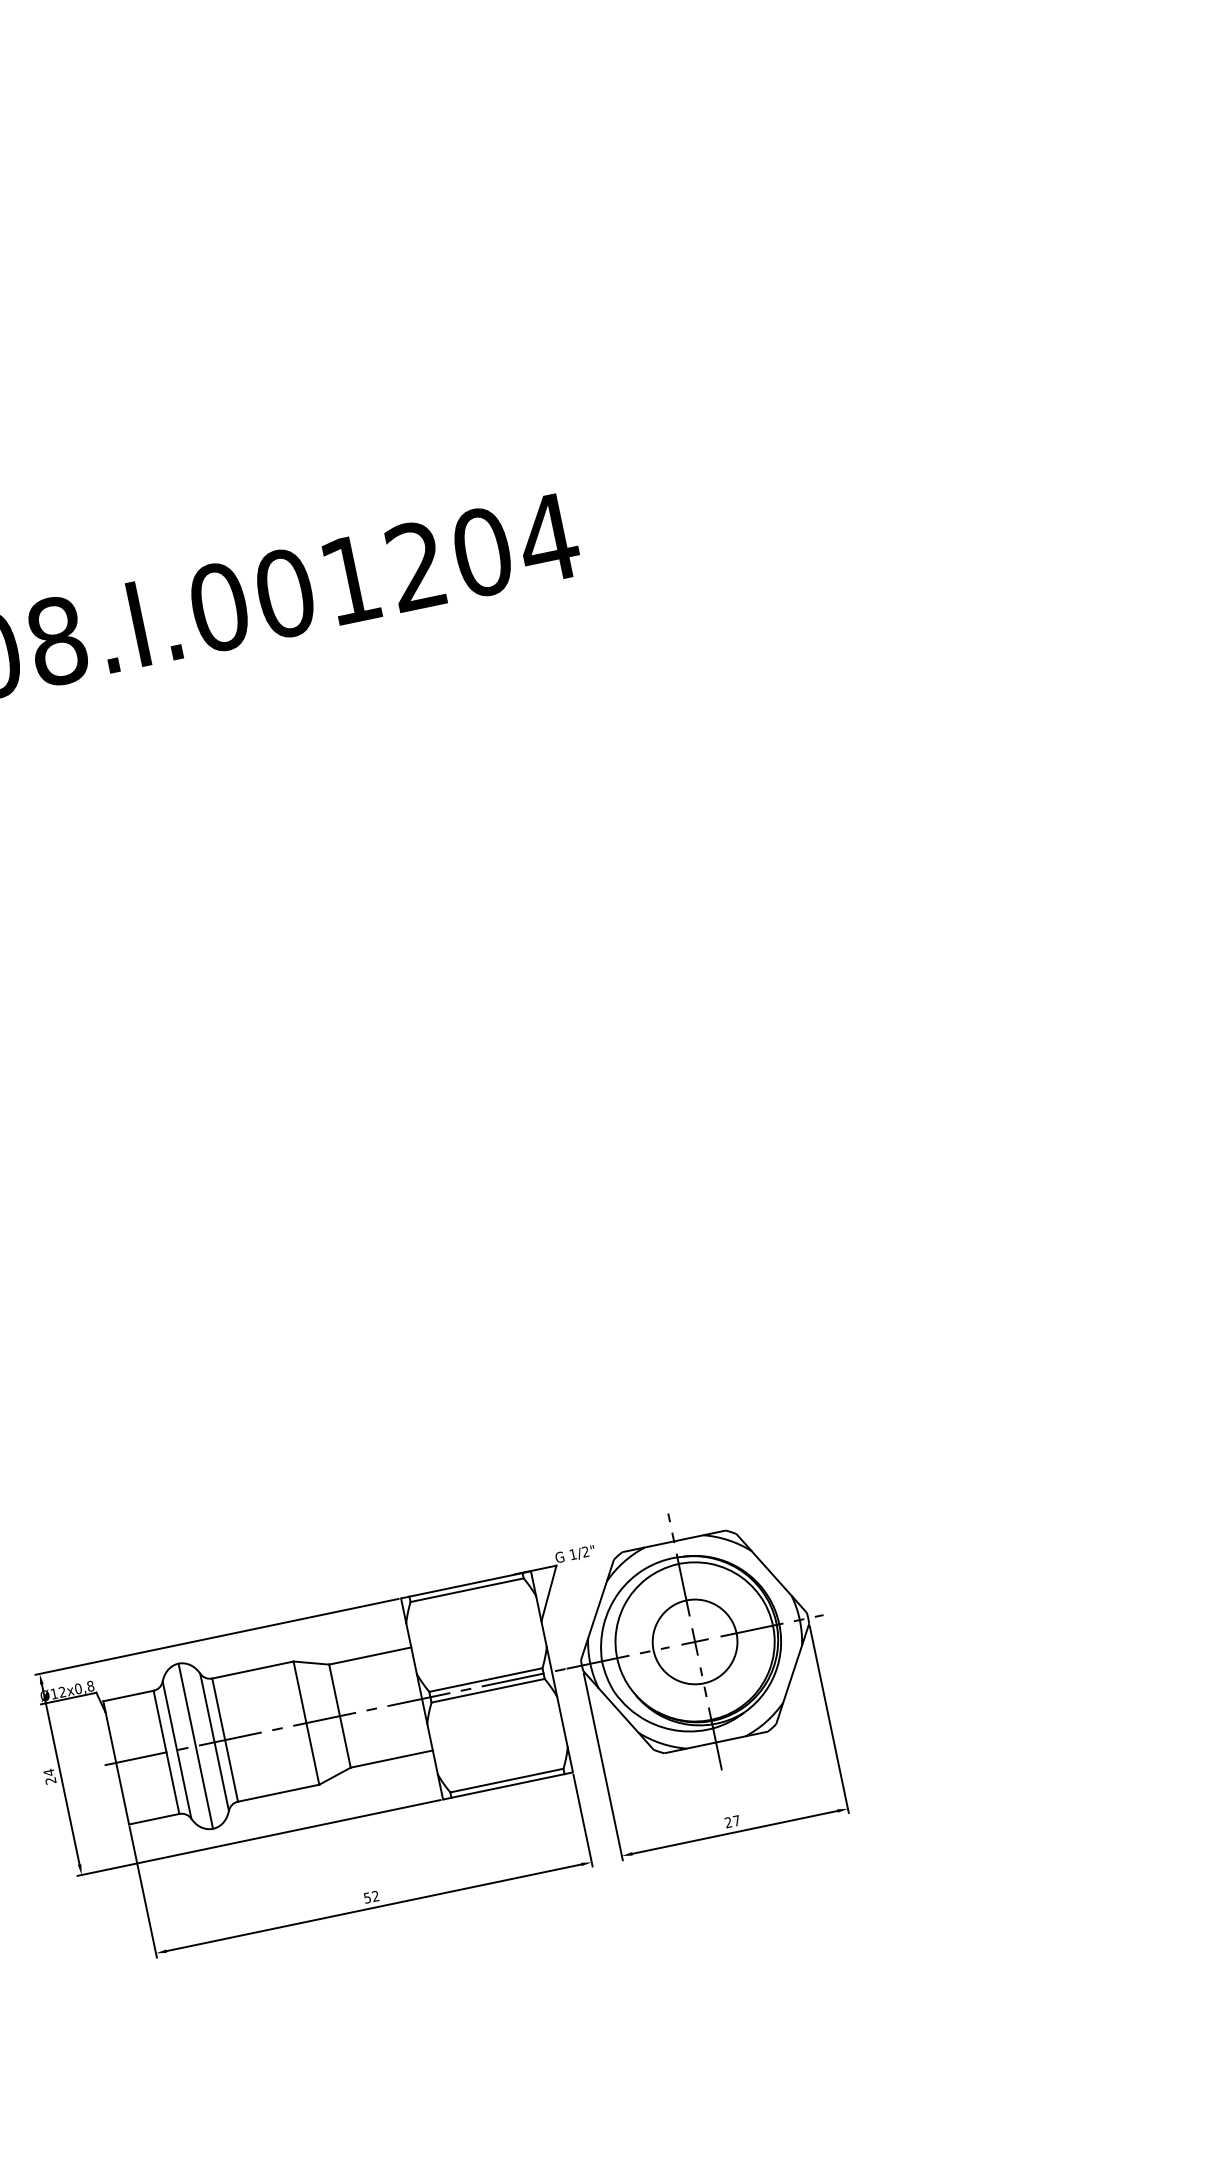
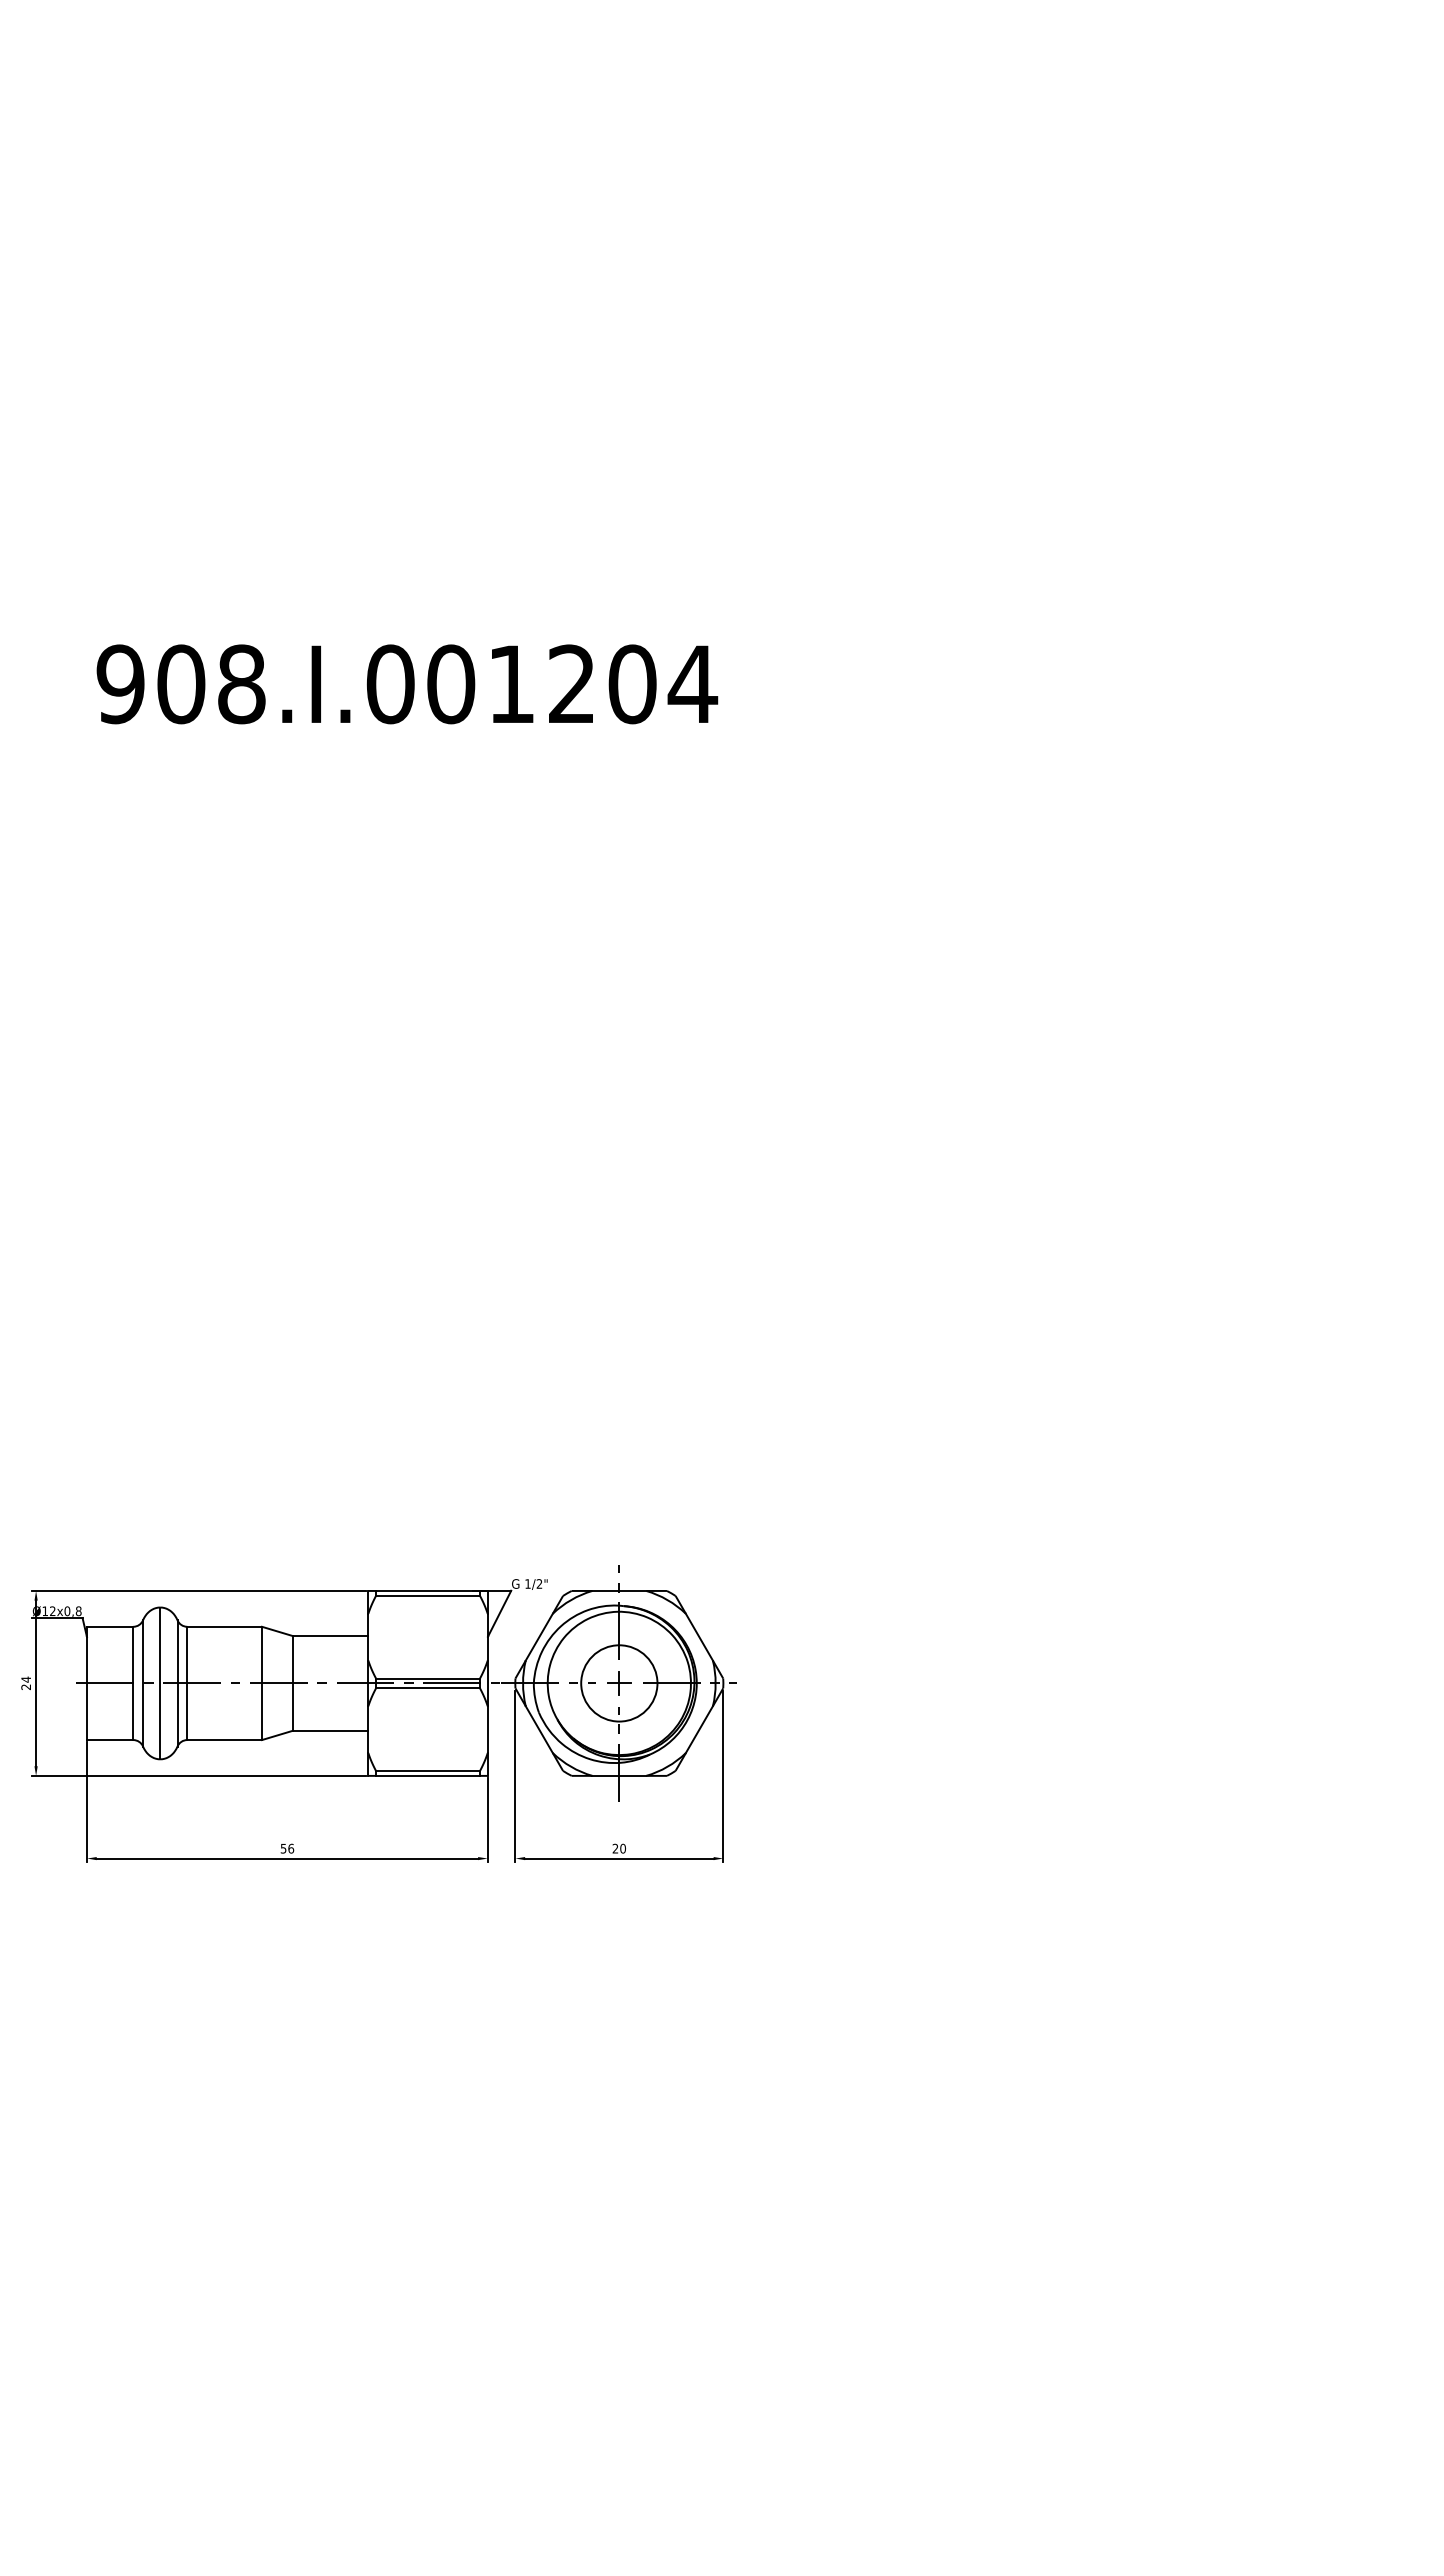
text: (737, 1820) -> (623, 1848), 27 -> 20
text: (376, 1895) -> (291, 1848), 52 -> 56

